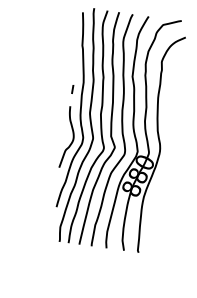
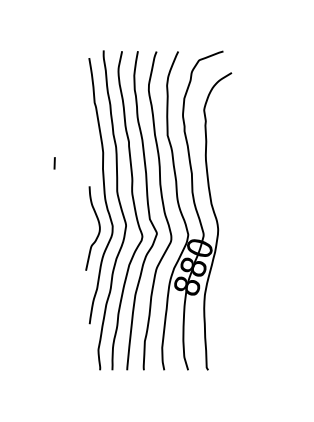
curve: (72, 89) -> (54, 163), moved

